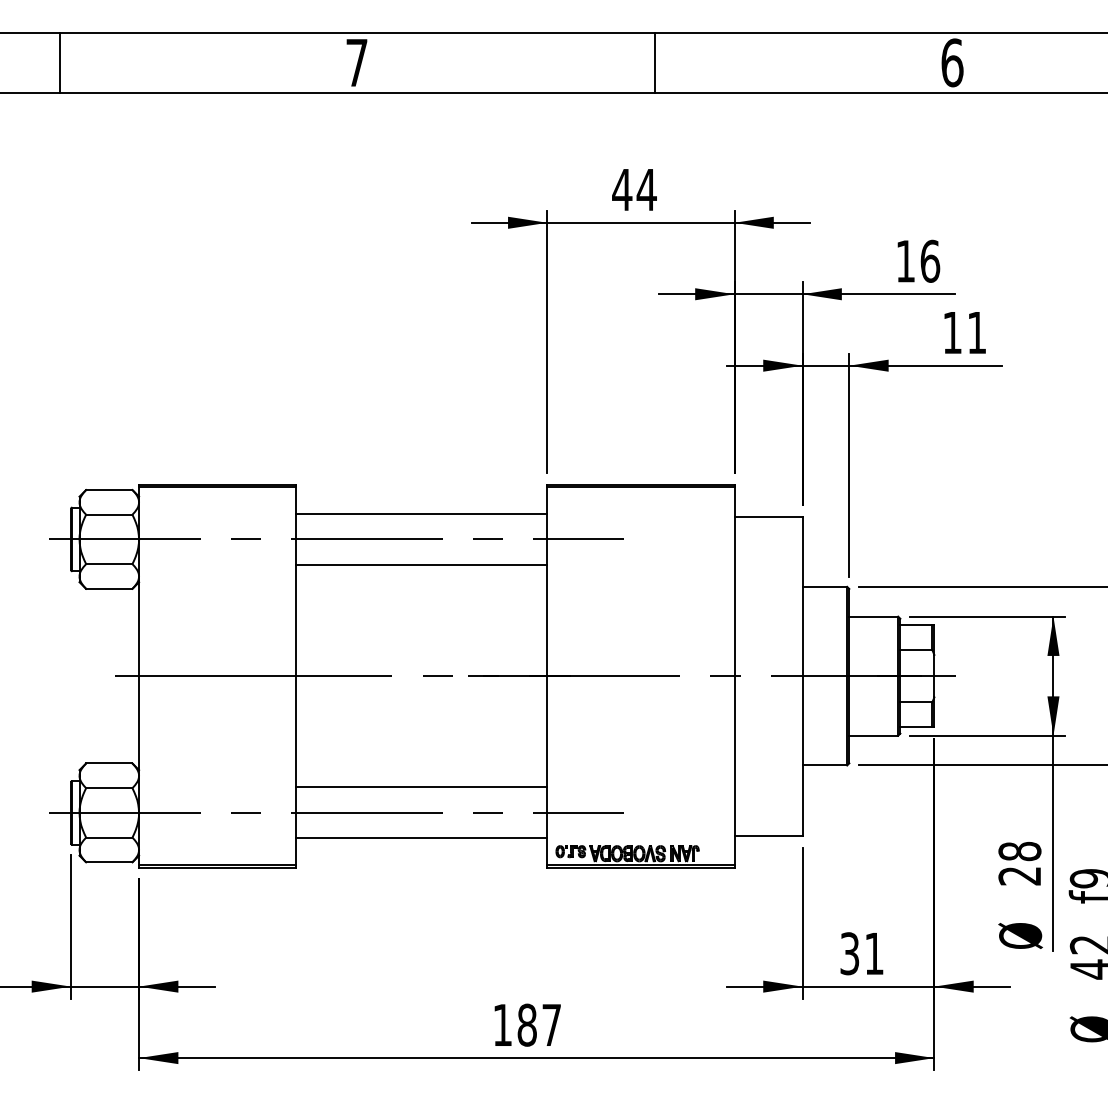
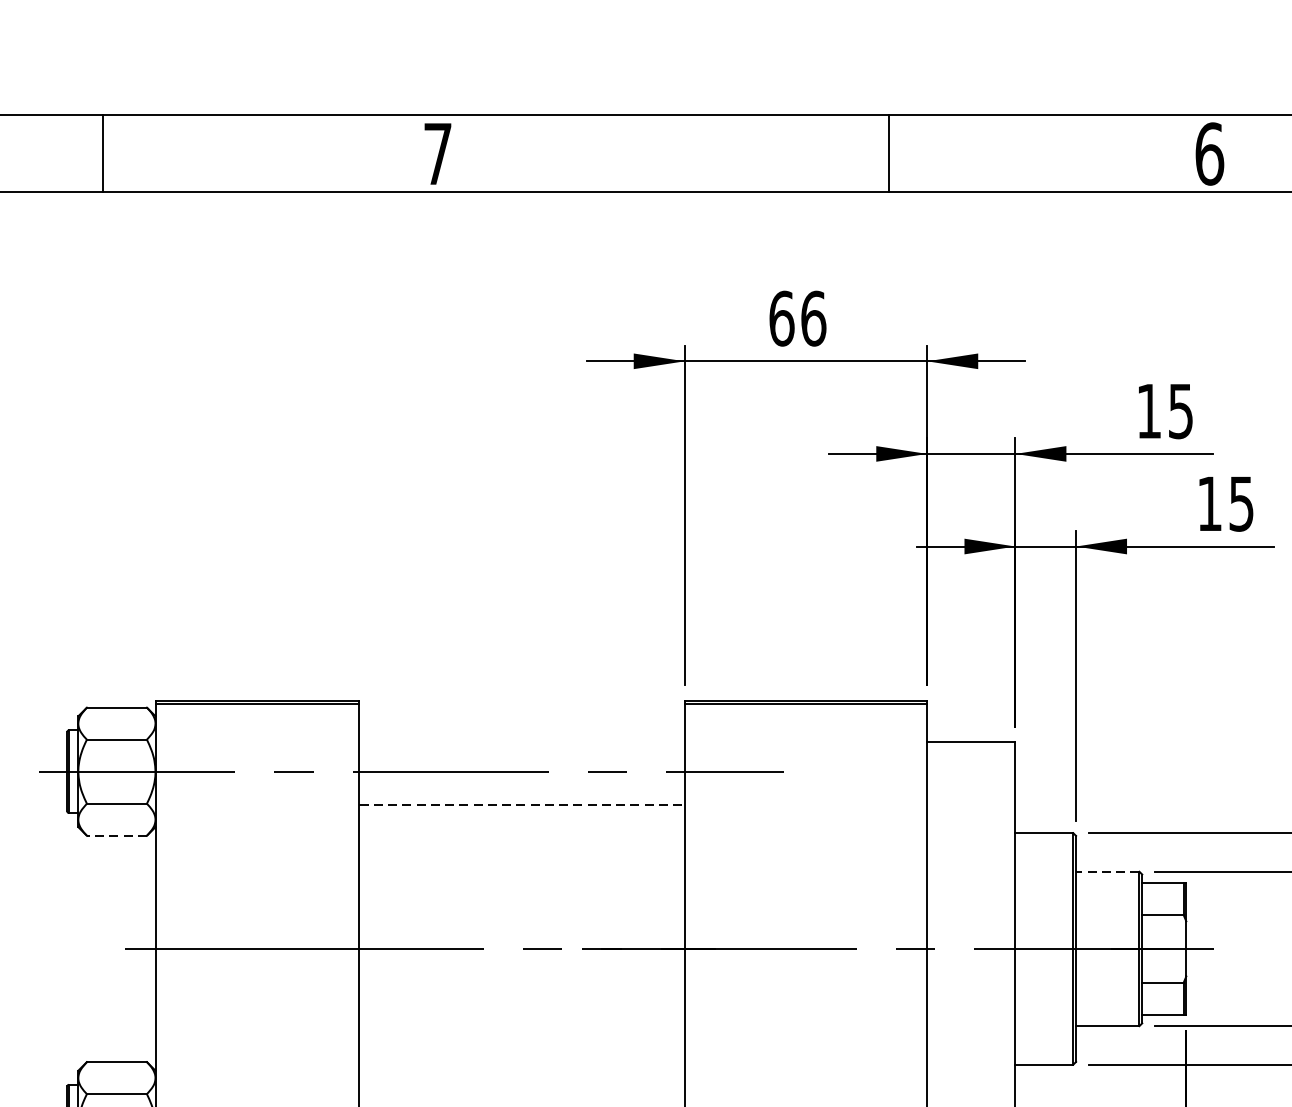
line: (59, 62) -> (102, 153), moved
line: (655, 62) -> (889, 153), moved
text: (634, 189) -> (797, 318), 44 -> 66
text: (930, 260) -> (1181, 410), 16 -> 15
text: (976, 333) -> (1240, 504), 11 -> 15
line: (421, 513) -> (521, 738), removed
line: (422, 564) -> (522, 804), solid -> dashed
line: (108, 588) -> (115, 835), solid -> dashed
line: (873, 616) -> (1107, 871), solid -> dashed
line: (421, 787) -> (521, 1093), removed

